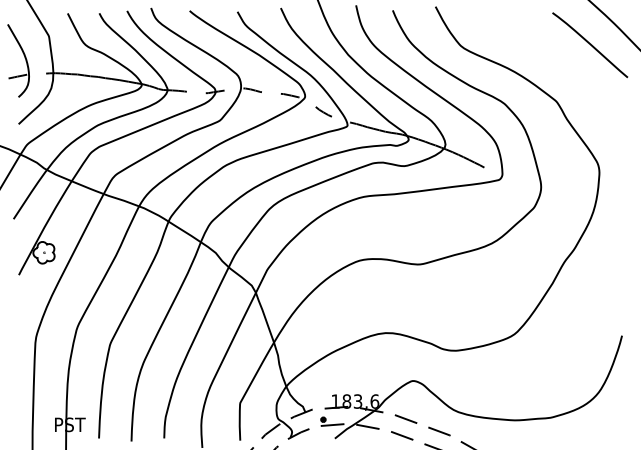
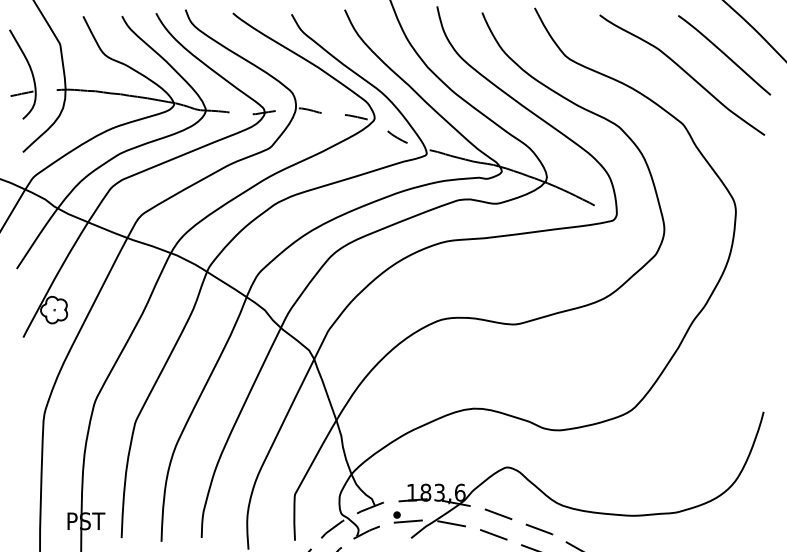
curve: (557, 59) -> (684, 72), added

